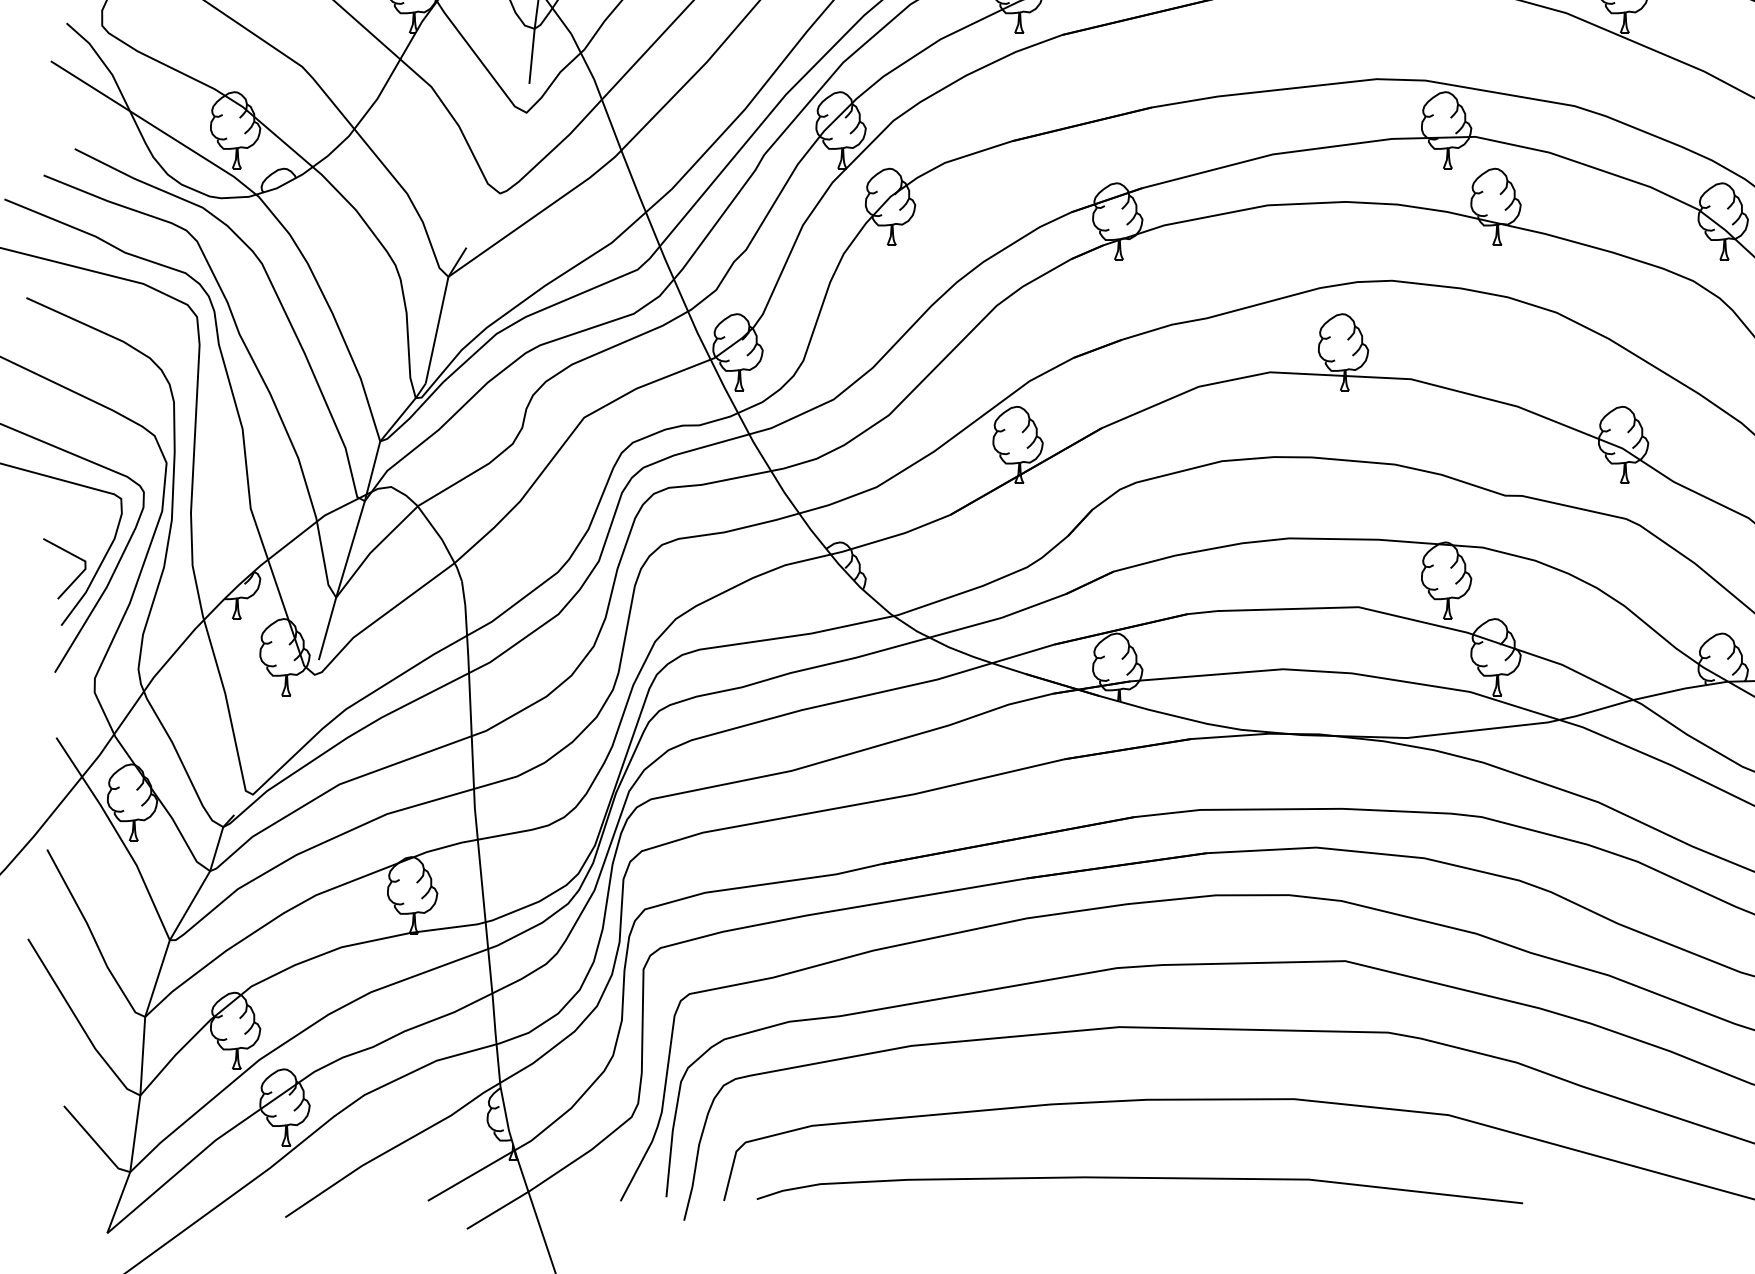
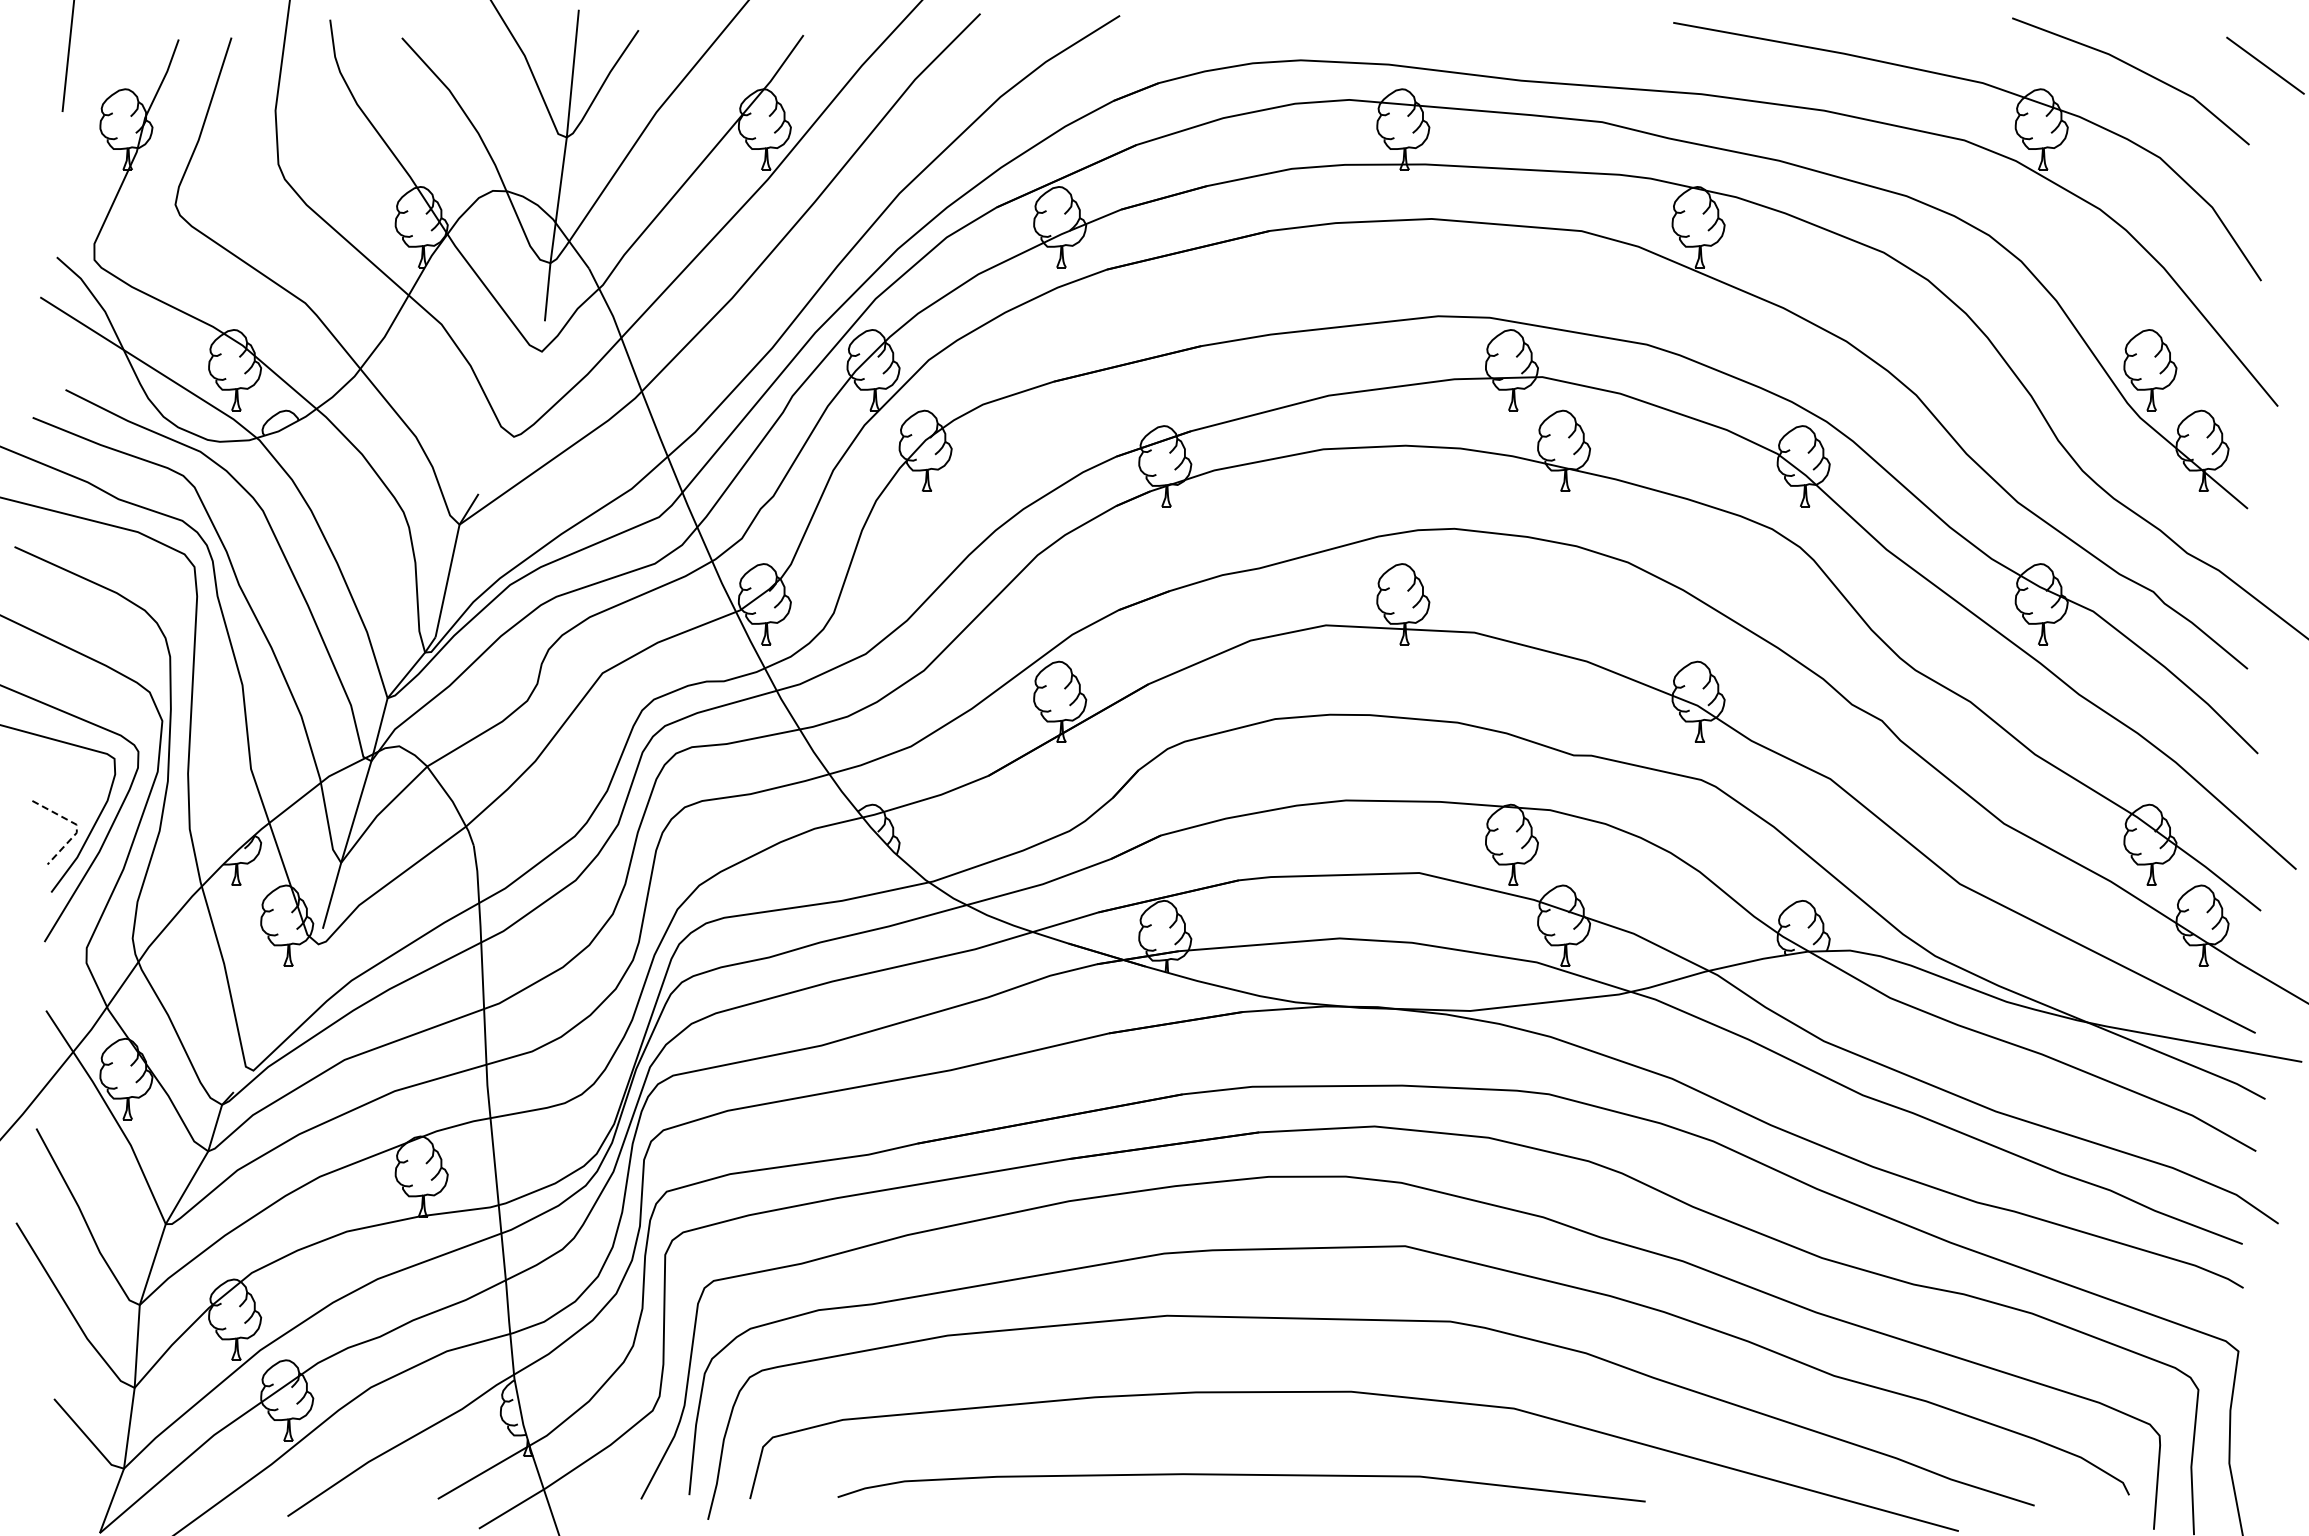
line: (85, 562) -> (76, 825), solid -> dashed
curve: (1139, 1178) -> (1241, 1475), moved

